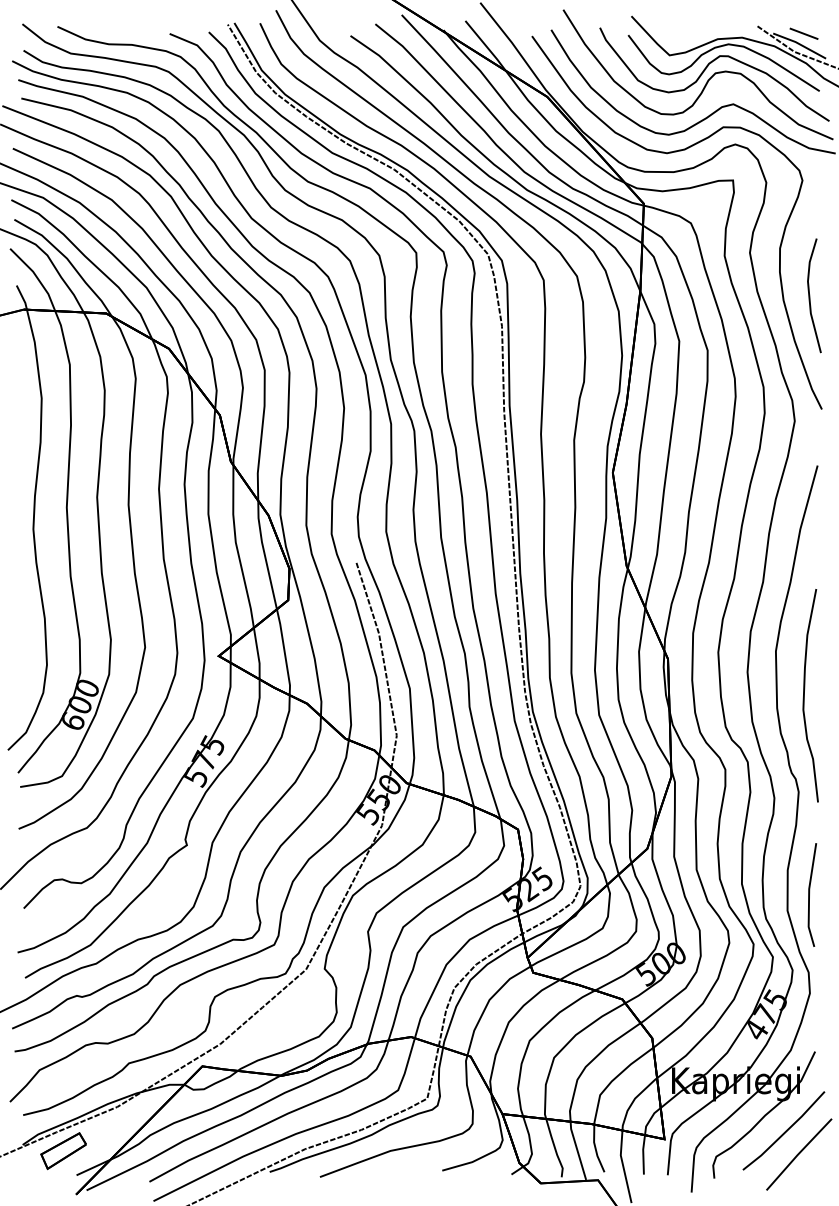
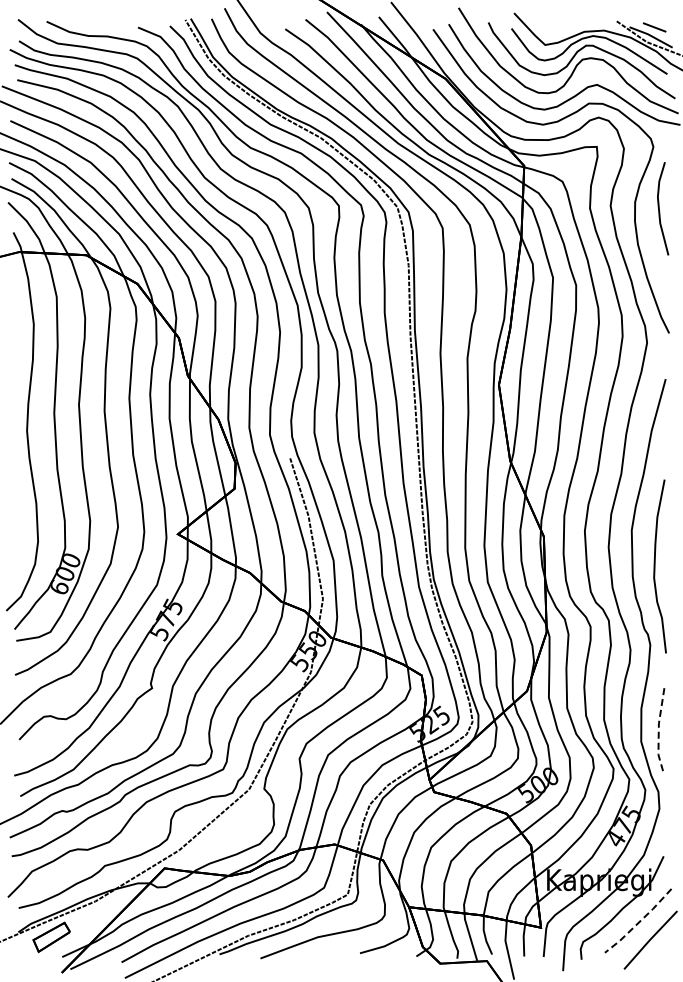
line: (809, 295) -> (659, 208), moved
line: (808, 894) -> (658, 728), solid -> dashed
line: (785, 1132) -> (639, 922), solid -> dashed

